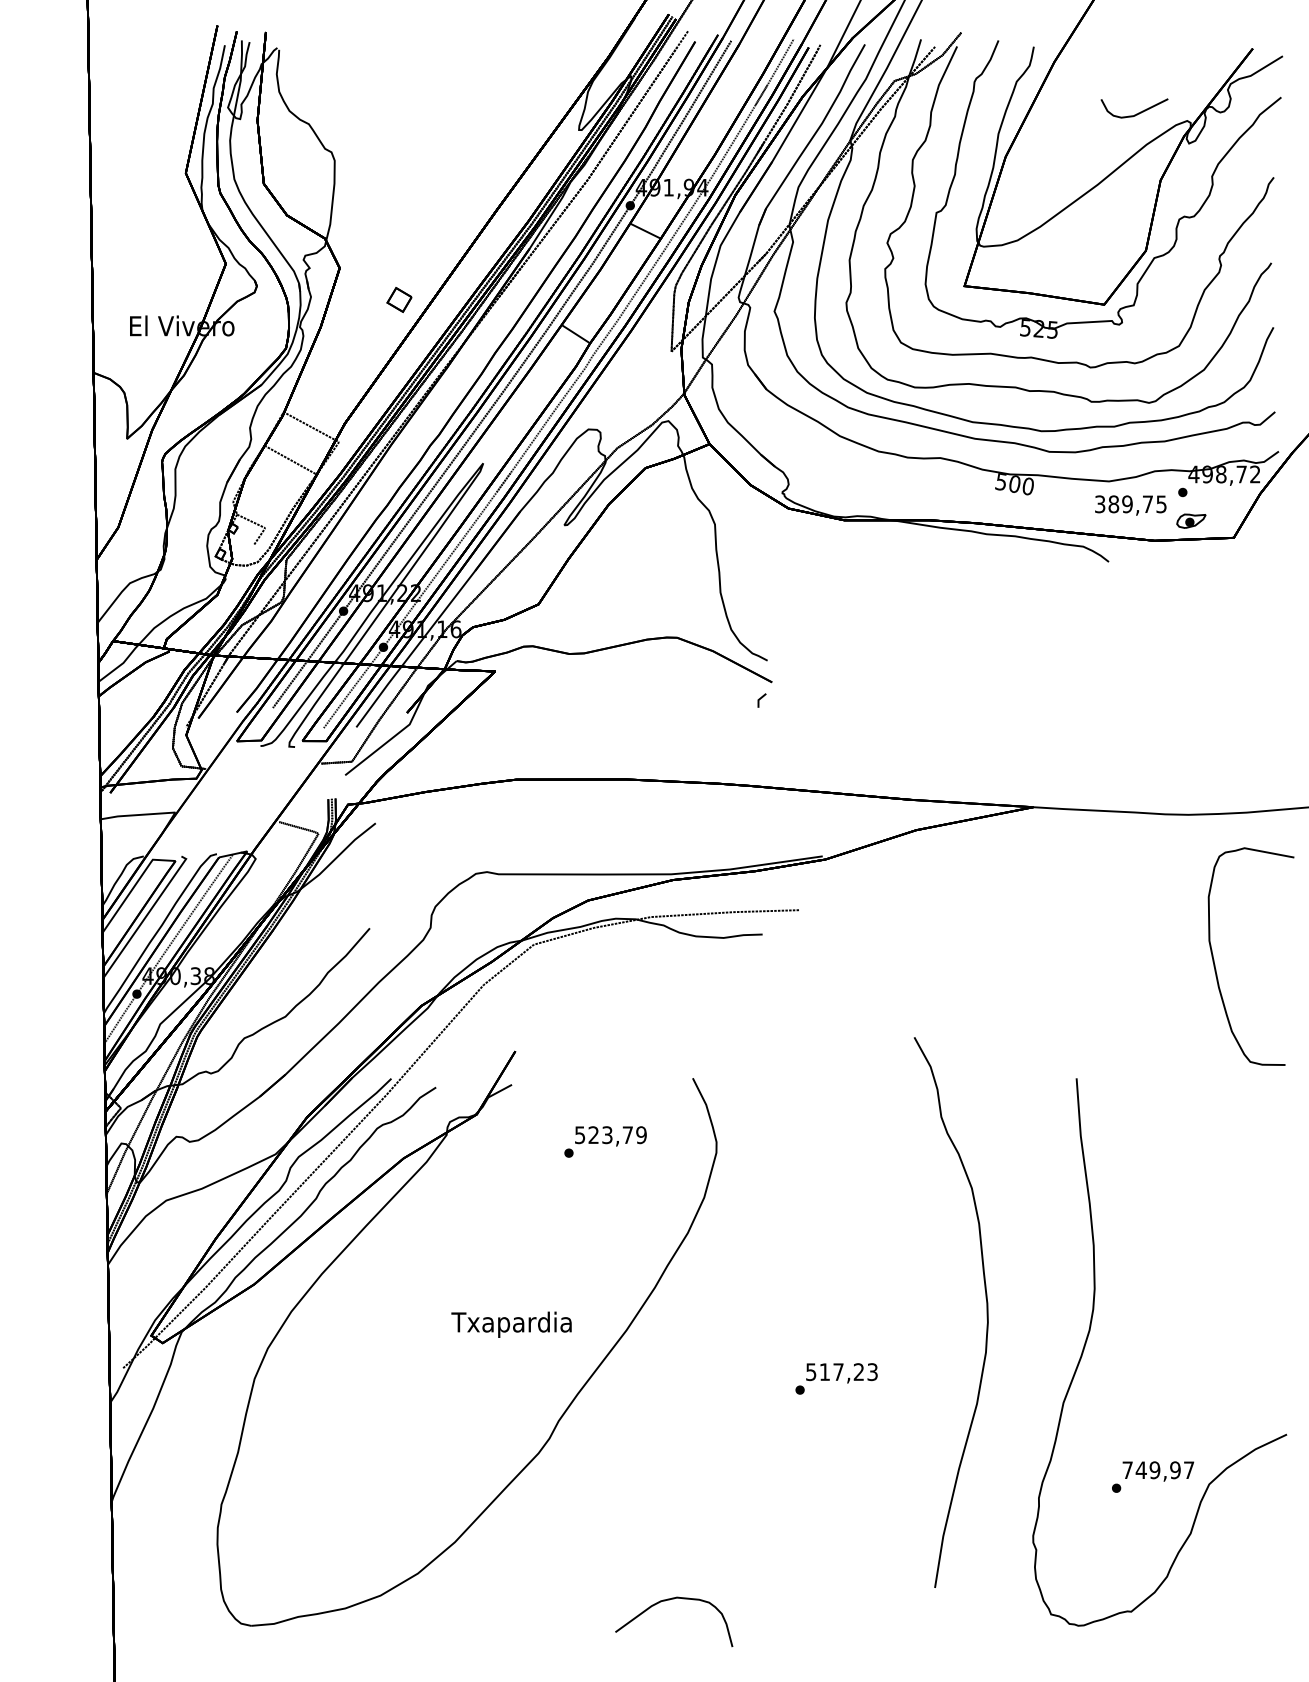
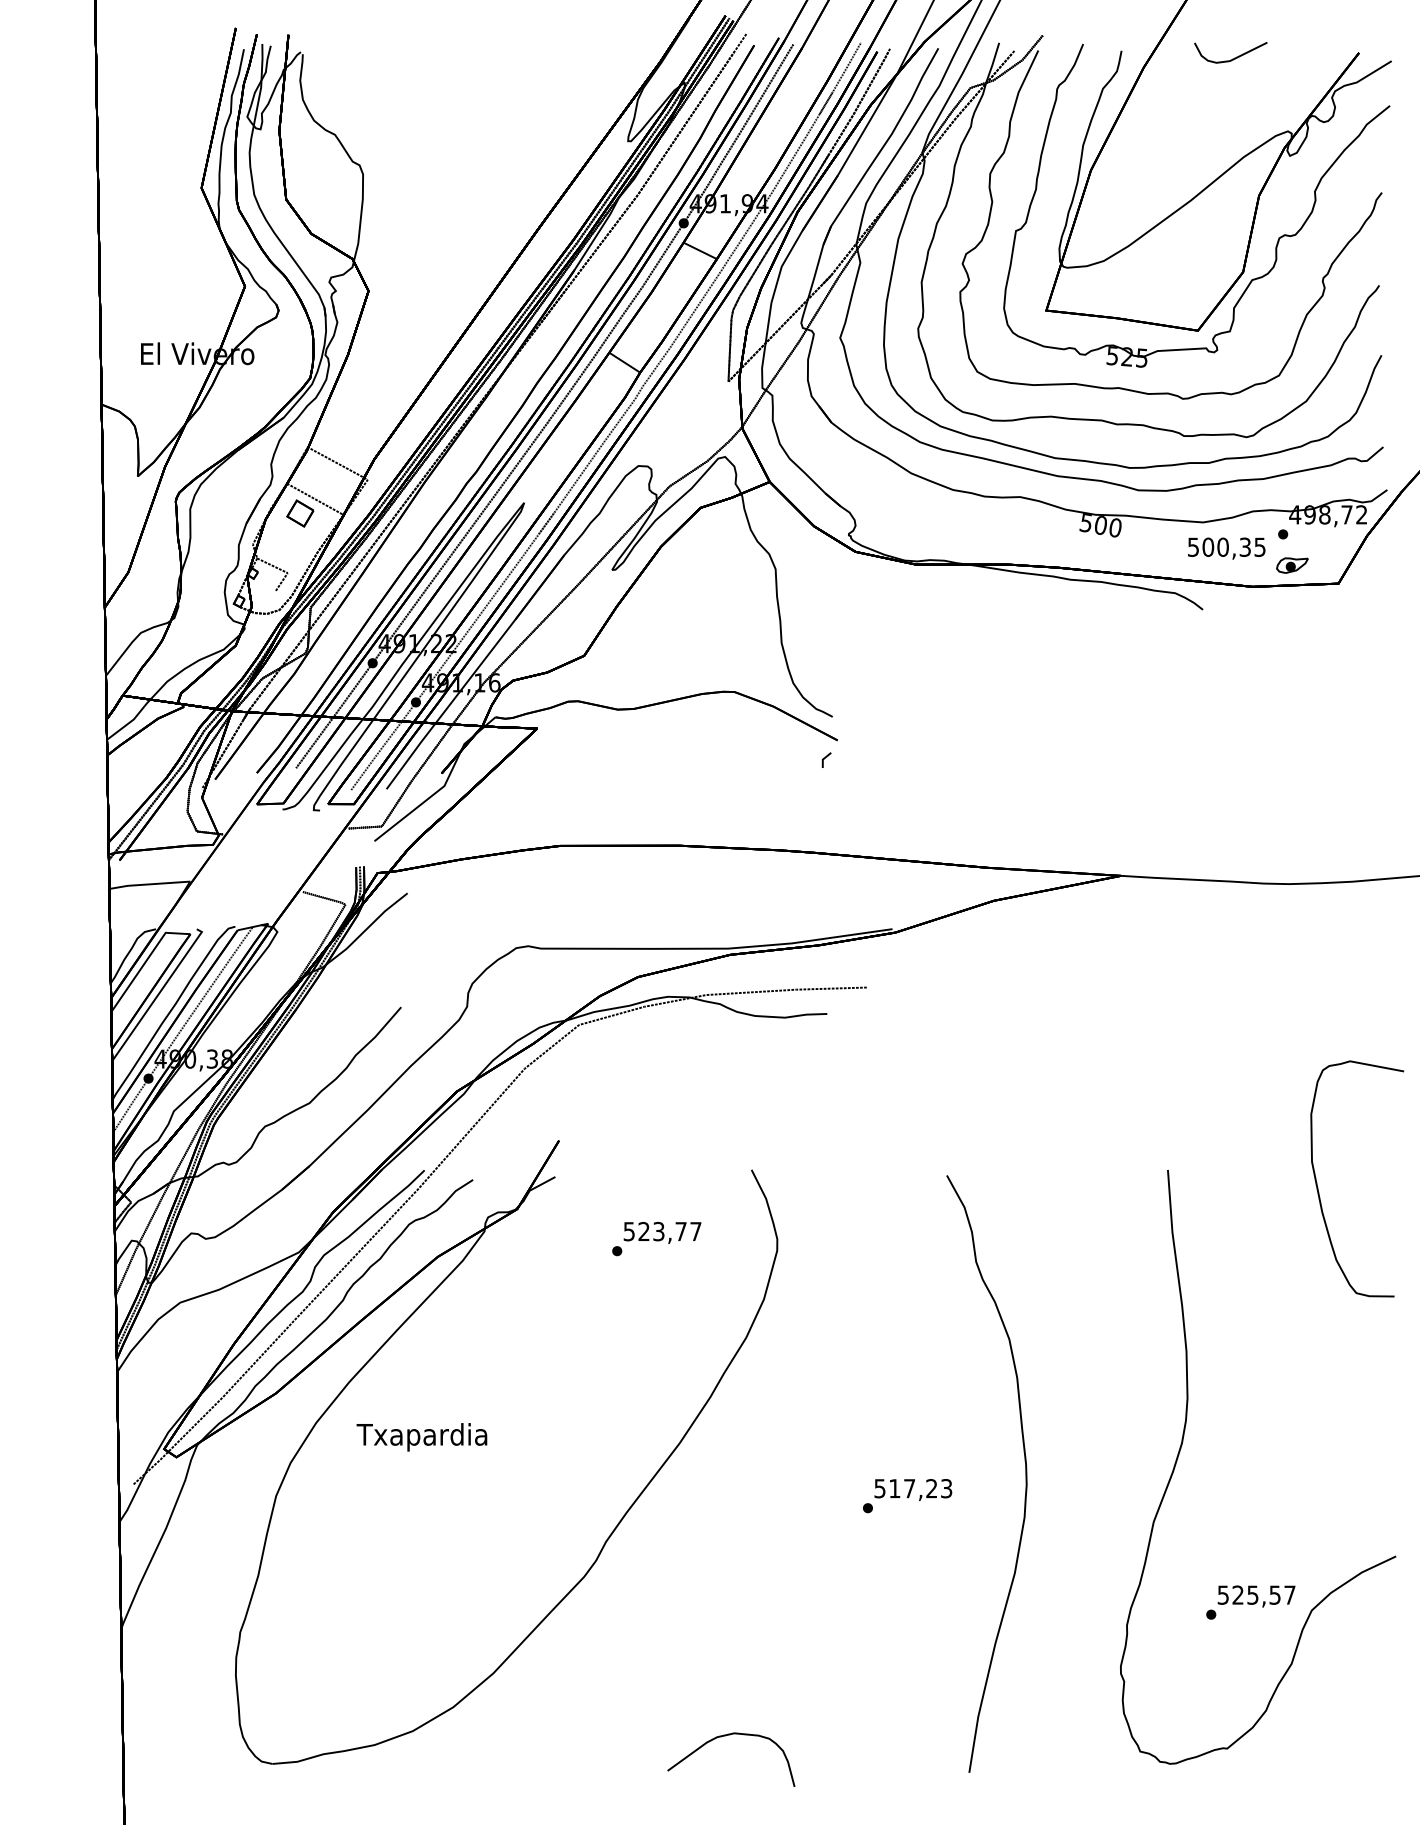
curve: (1136, 113) -> (1232, 58), moved
part: (399, 299) -> (300, 513), moved
text: (1124, 503) -> (1219, 546), 389,75 -> 500,35
curve: (1215, 964) -> (1318, 1187), moved
text: (641, 1135) -> (695, 1231), 523,79 -> 523,77
part: (986, 1312) -> (1025, 1473), moved
text: (511, 1324) -> (421, 1437), moved
text: (1150, 1469) -> (1248, 1594), 749,97 -> 525,57

